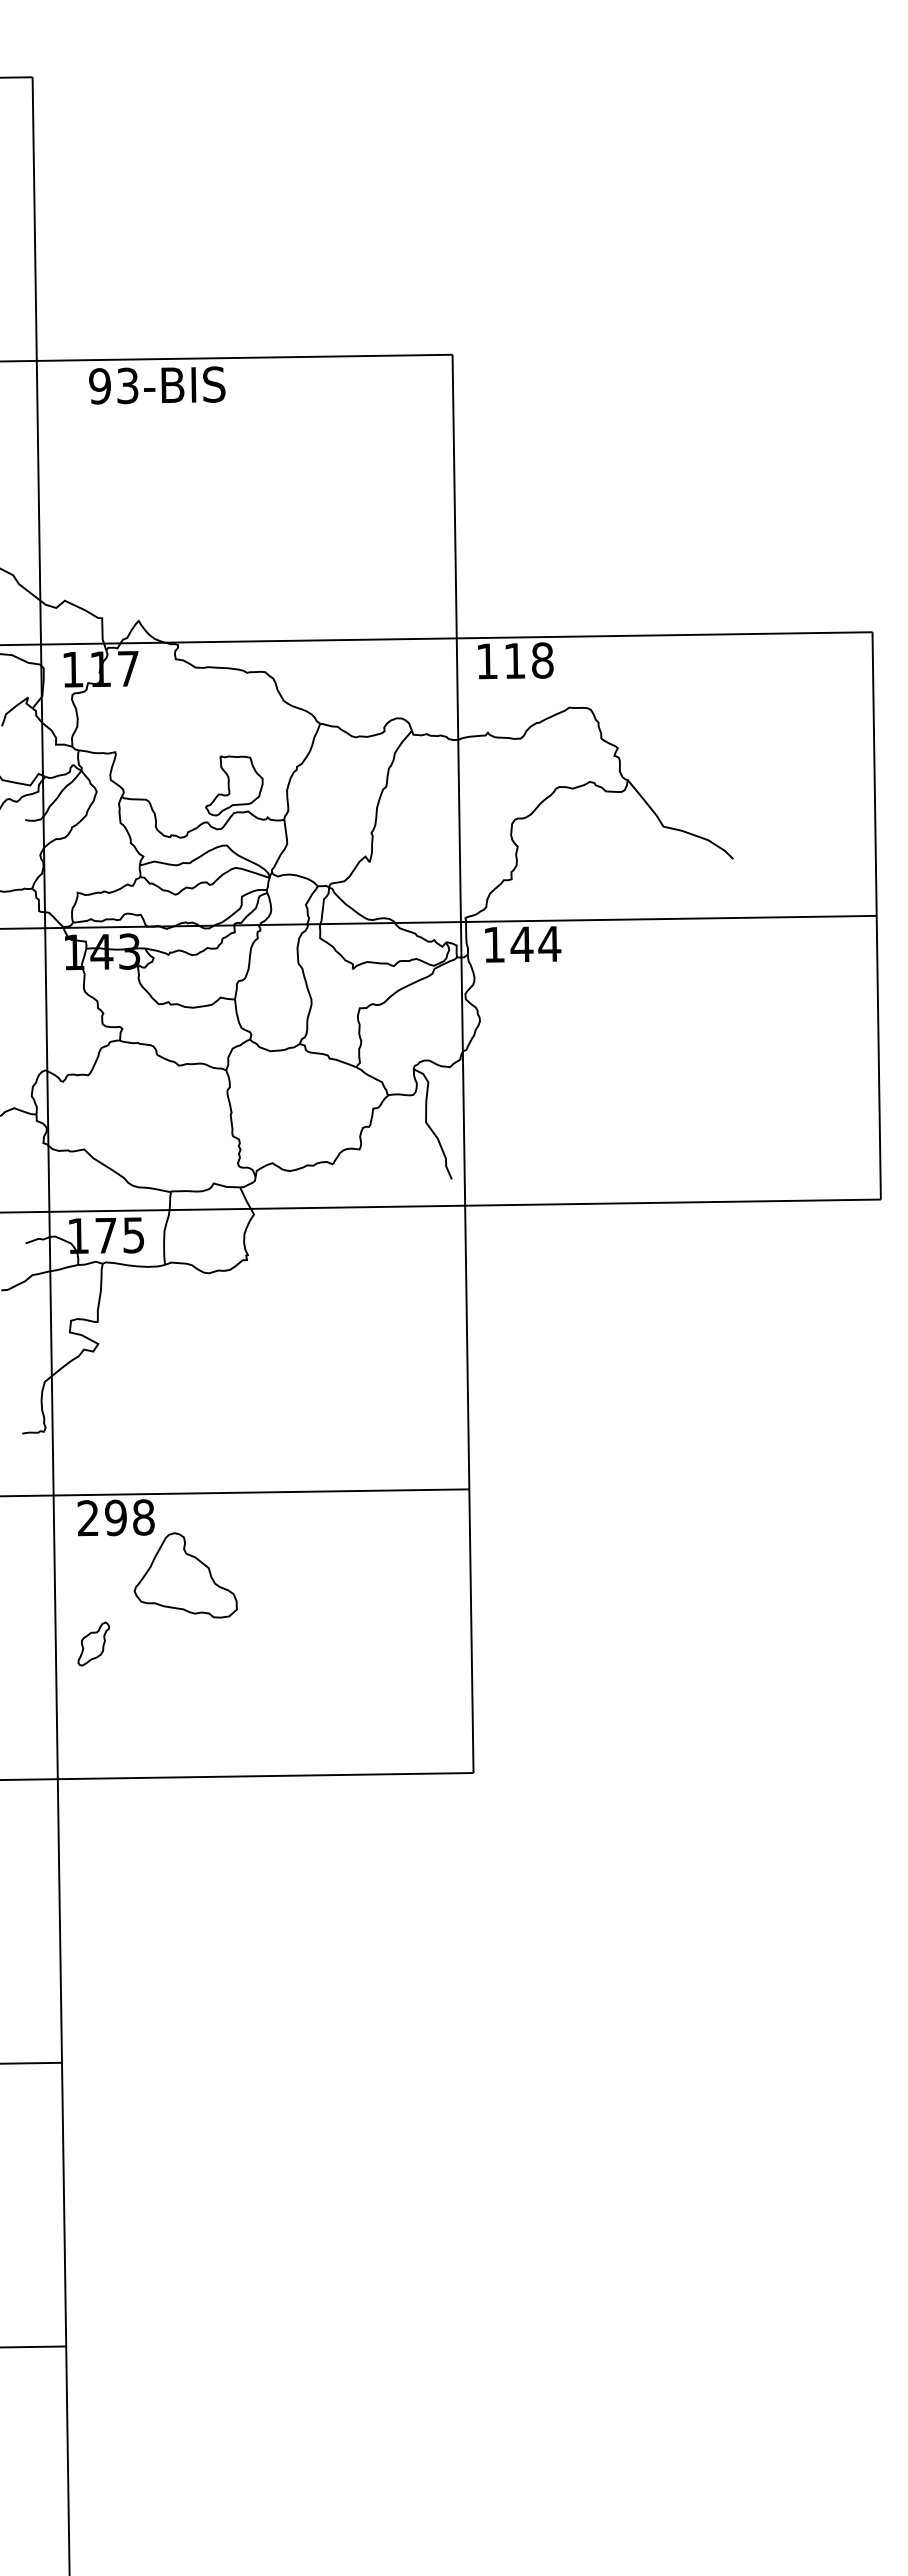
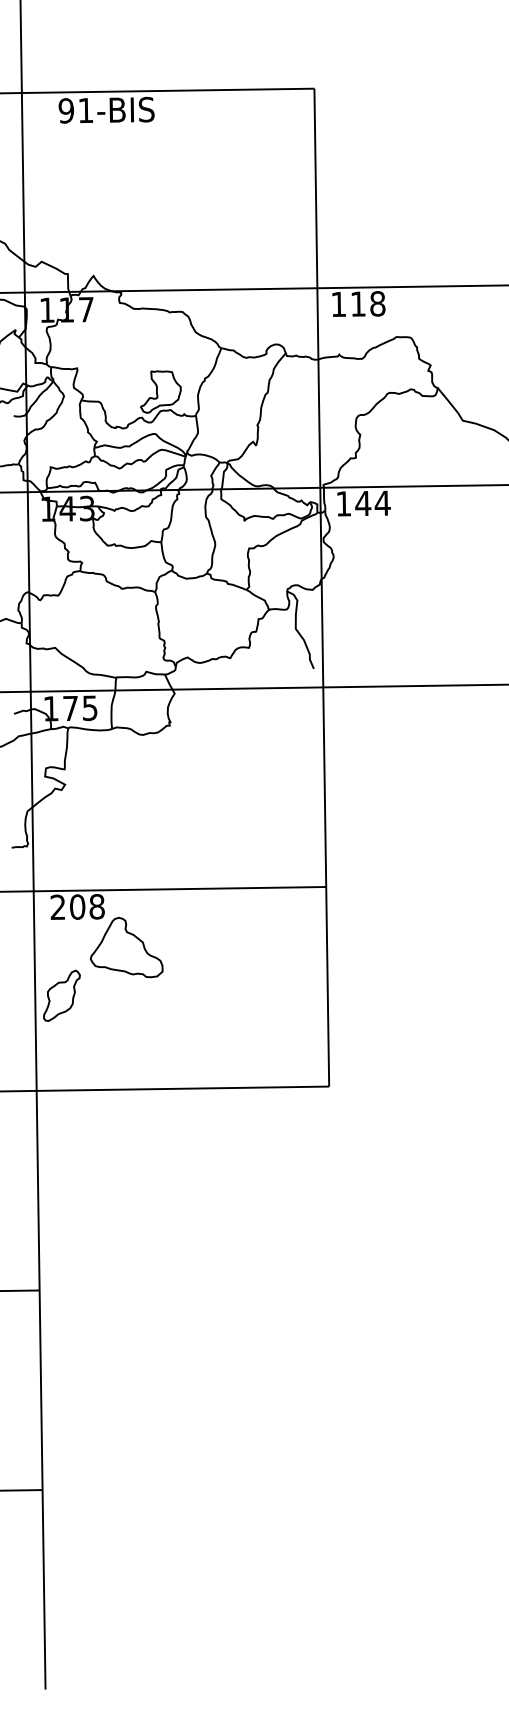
text: (127, 385) -> (85, 110), 93-BIS -> 91-BIS
text: (115, 1517) -> (77, 906), 298 -> 208
part: (93, 1643) -> (61, 995), size x1.67

